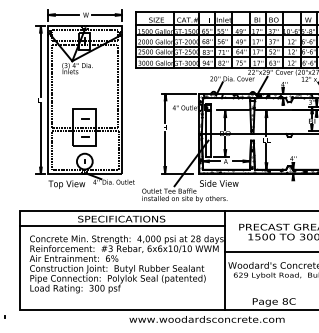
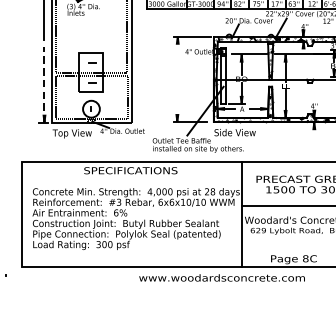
line: (165, 108) -> (177, 52), removed
line: (40, 138) -> (44, 84), solid -> dashed
line: (165, 152) -> (177, 99), removed
line: (122, 225) -> (131, 177), removed

